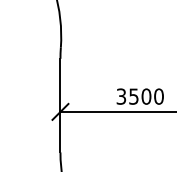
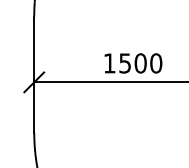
text: (121, 96) -> (109, 63), 3500 -> 1500

